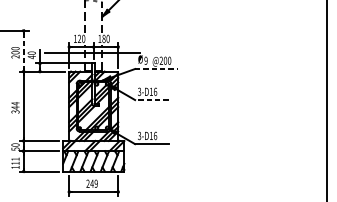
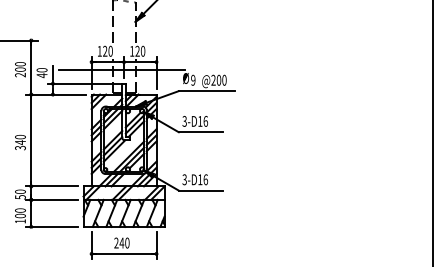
text: (103, 39) -> (137, 51), 180 -> 120
line: (23, 51) -> (31, 68), dashed -> solid
line: (156, 69) -> (207, 91), dashed -> solid
line: (151, 100) -> (200, 132), dashed -> solid
text: (15, 103) -> (20, 136), 344 -> 340
text: (15, 161) -> (20, 213), 111 -> 100
text: (96, 183) -> (127, 242), 249 -> 240

